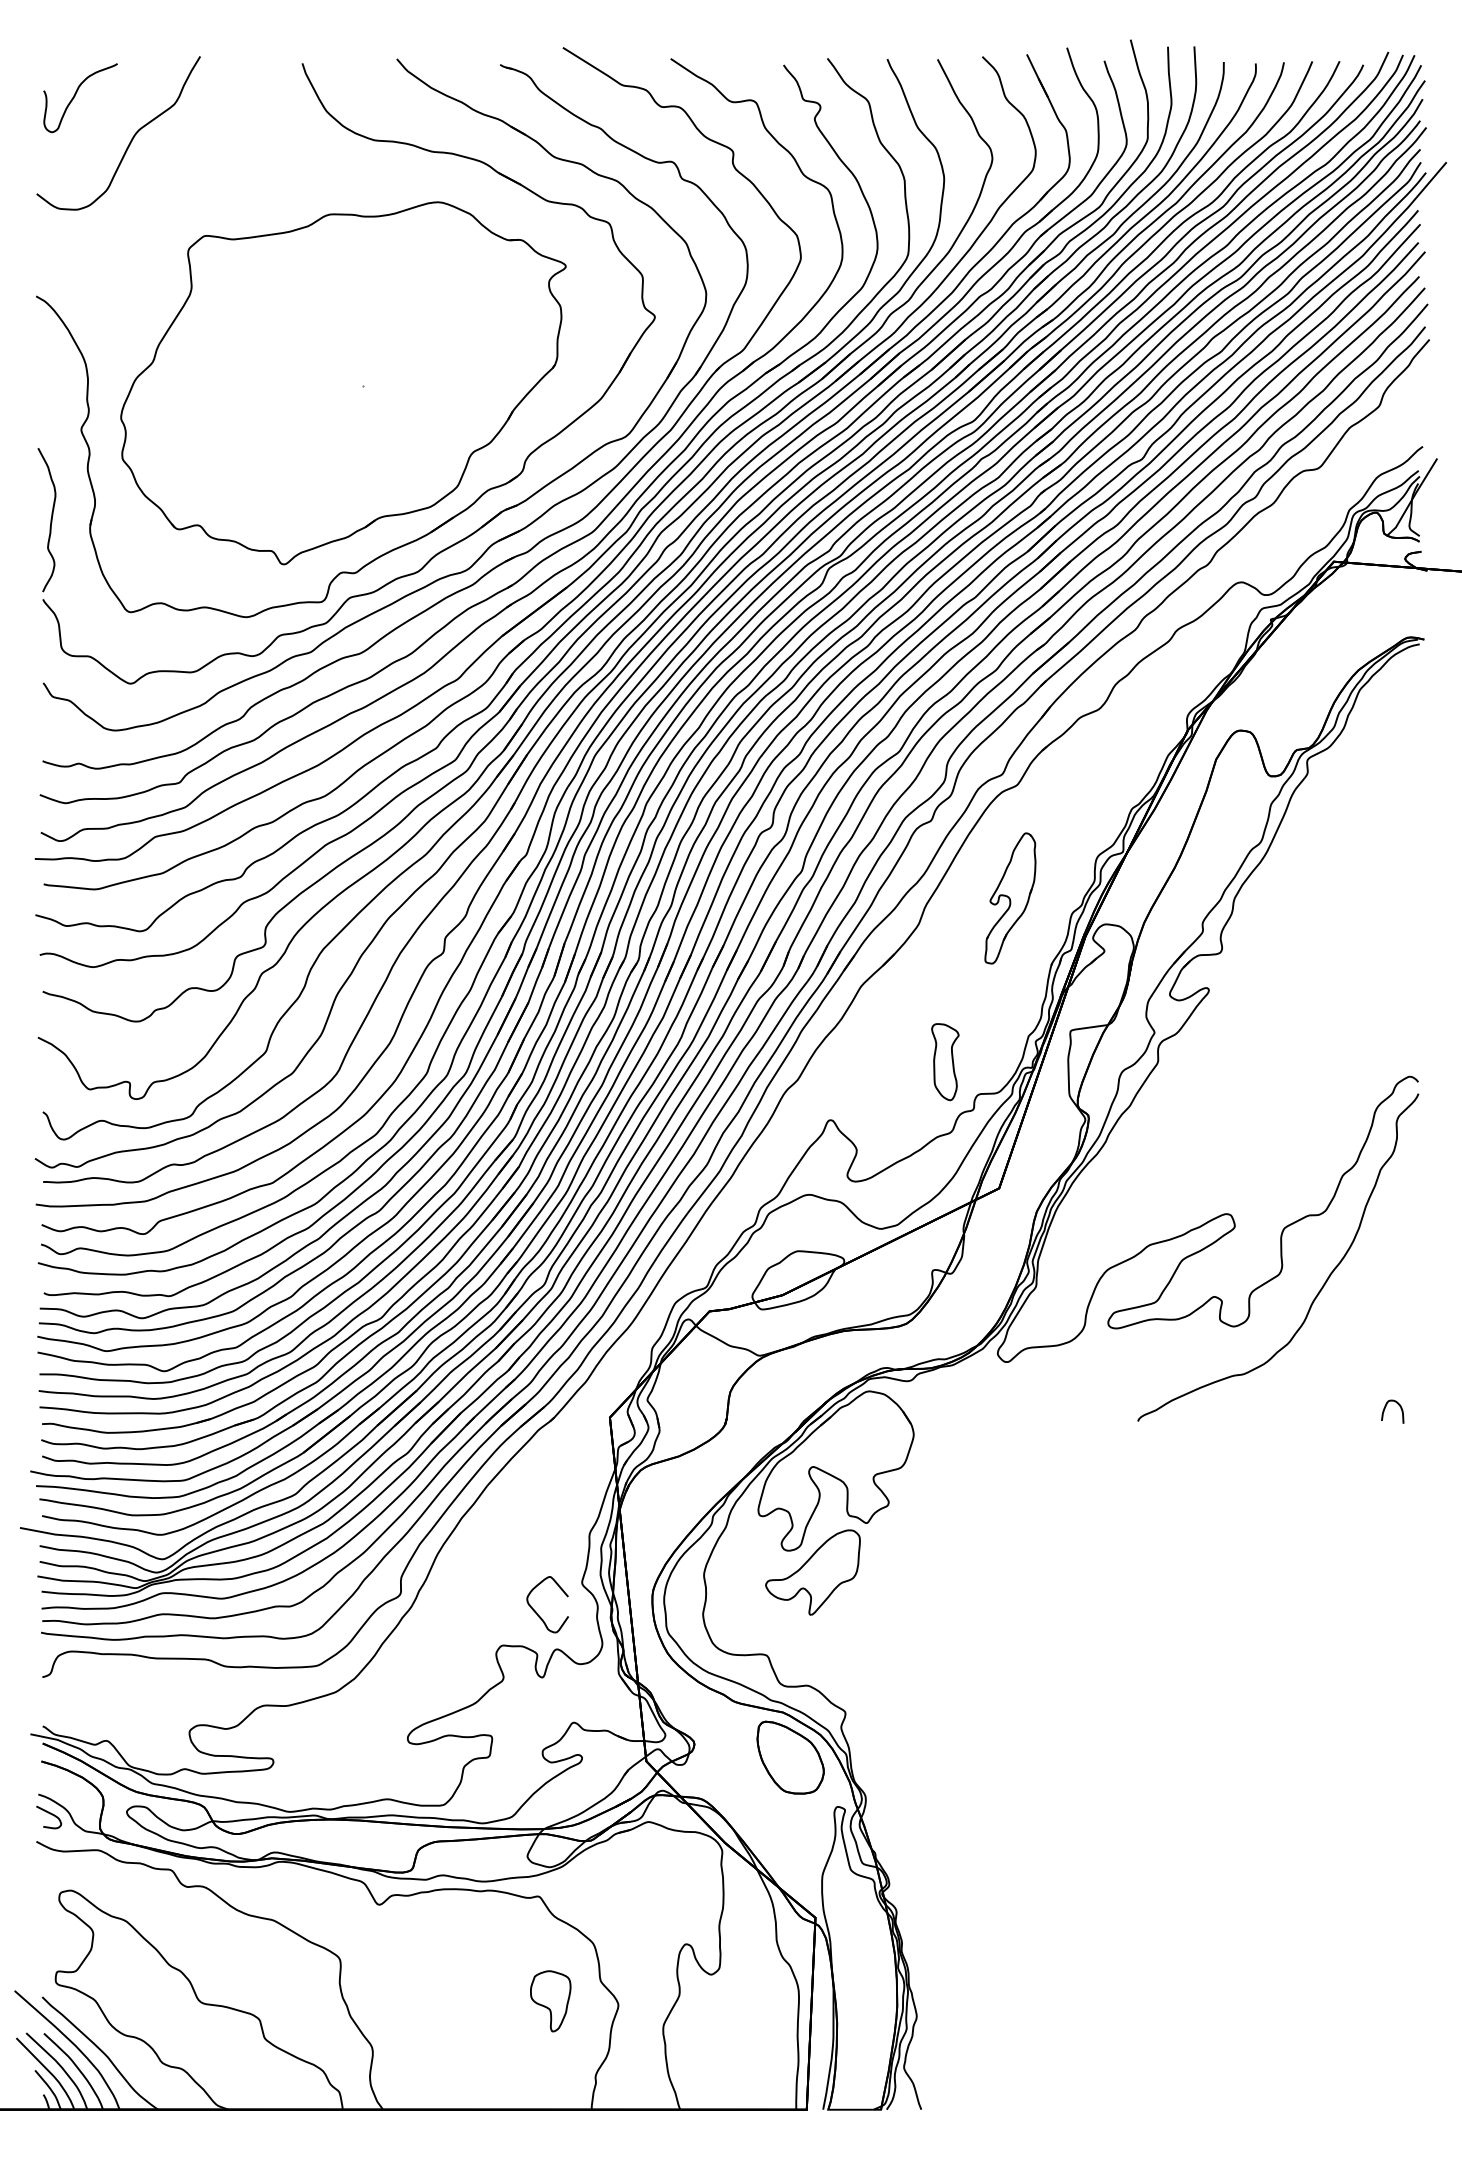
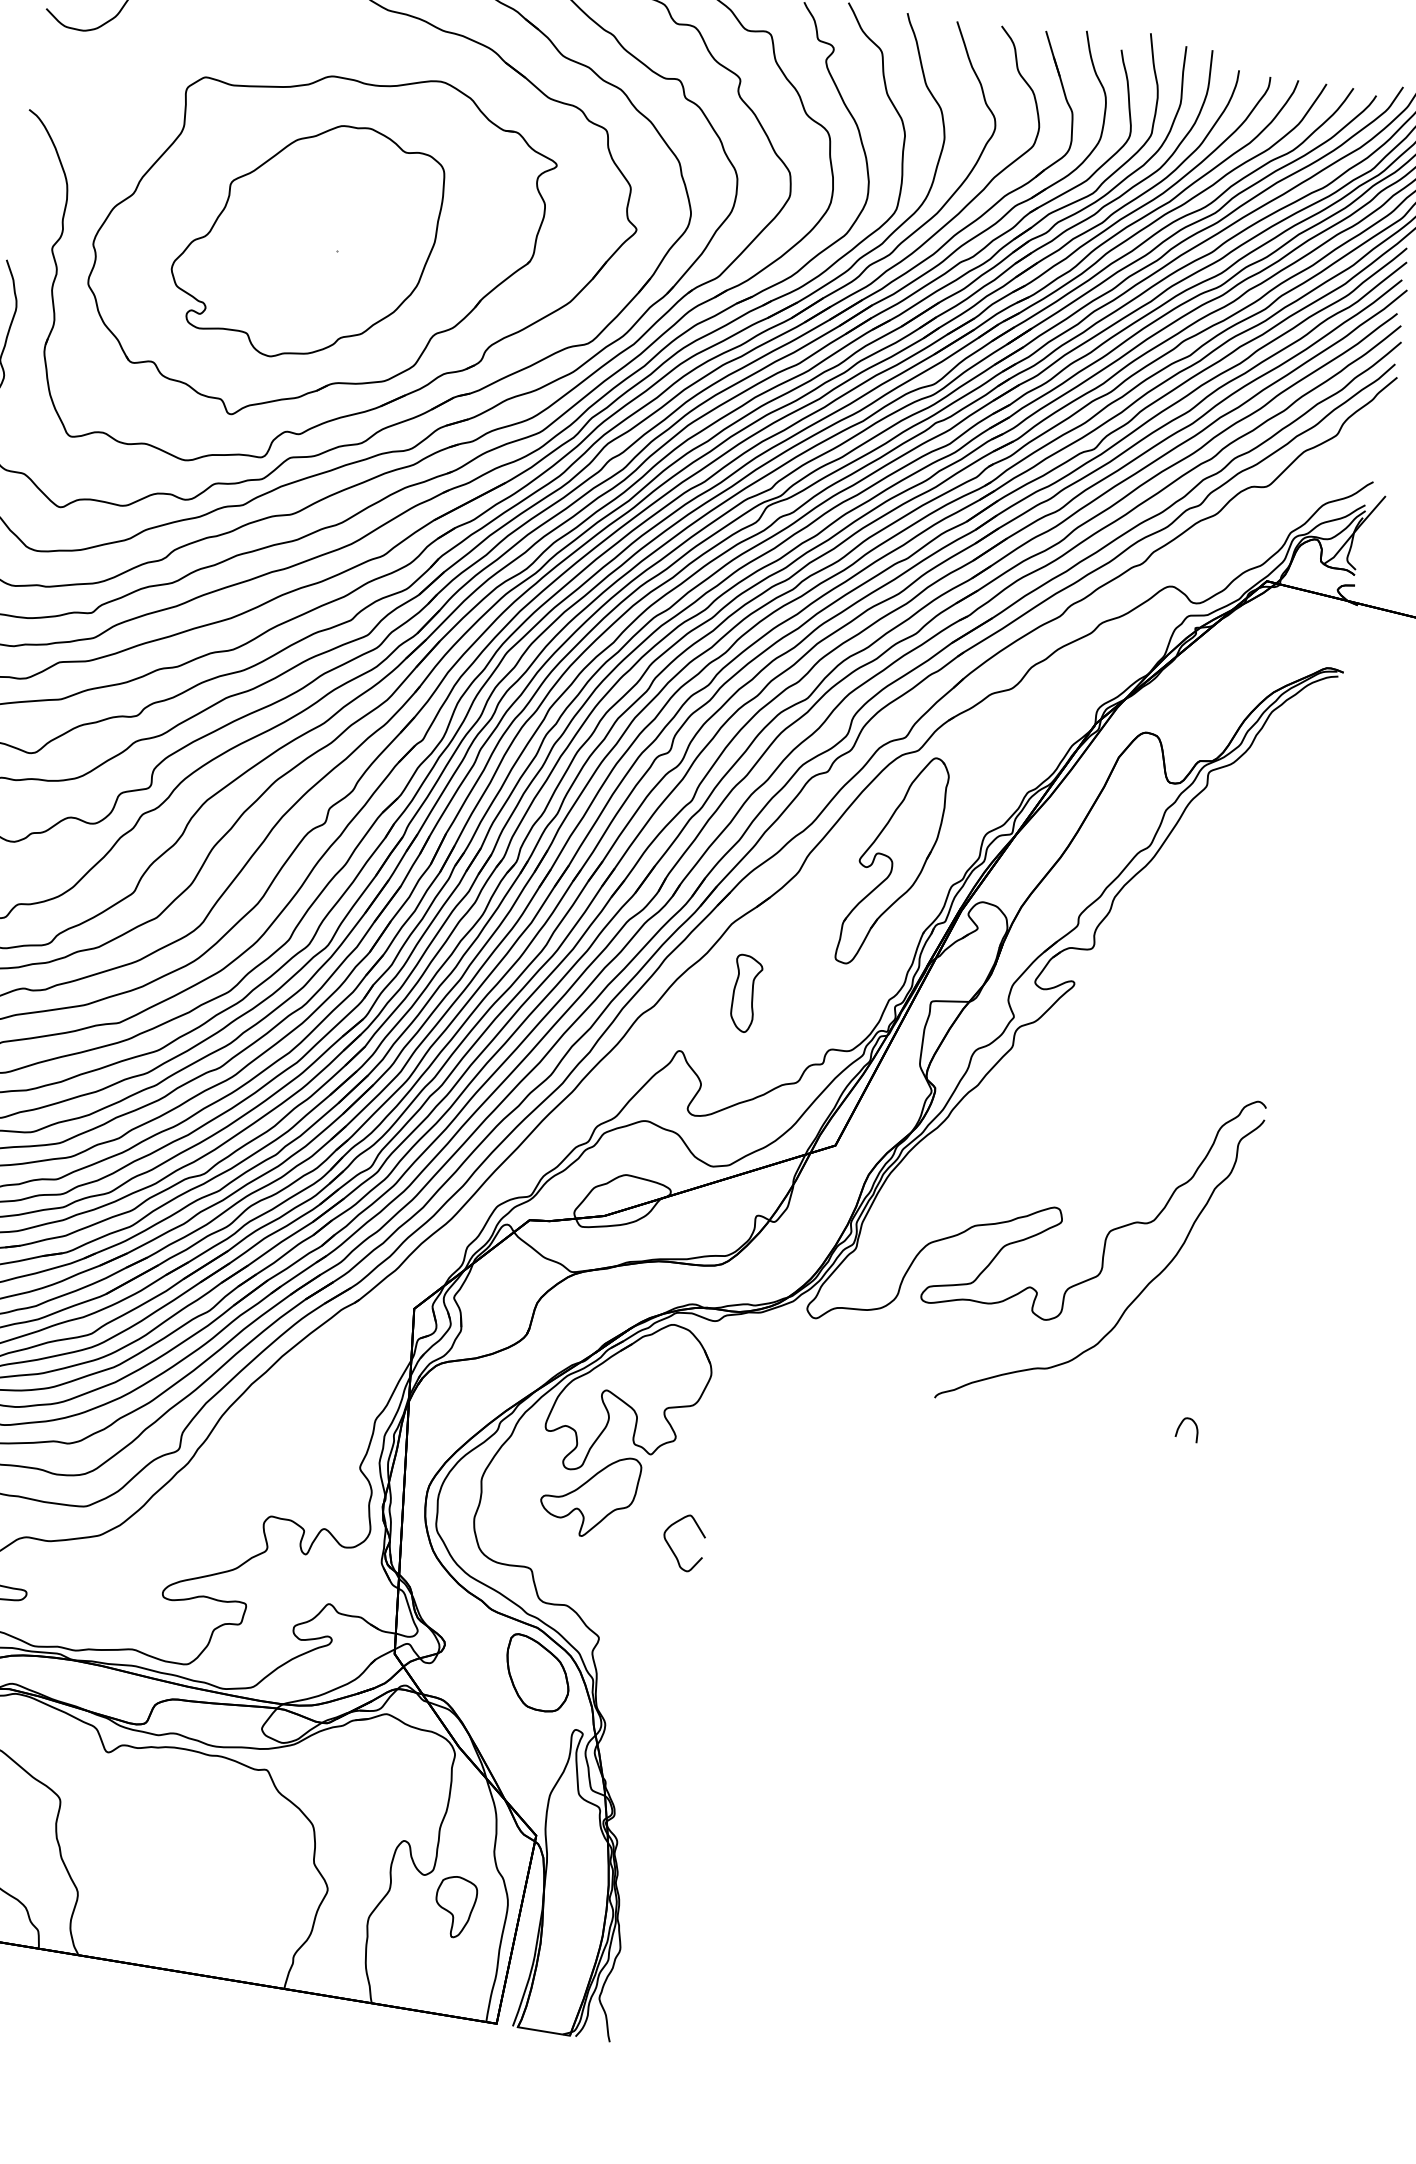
part: (330, 380) -> (306, 240), added
part: (1010, 898) -> (893, 861), size x1.67
part: (945, 1062) -> (745, 994), moved
curve: (537, 1612) -> (672, 1548), moved
part: (550, 2001) -> (454, 1907), moved

